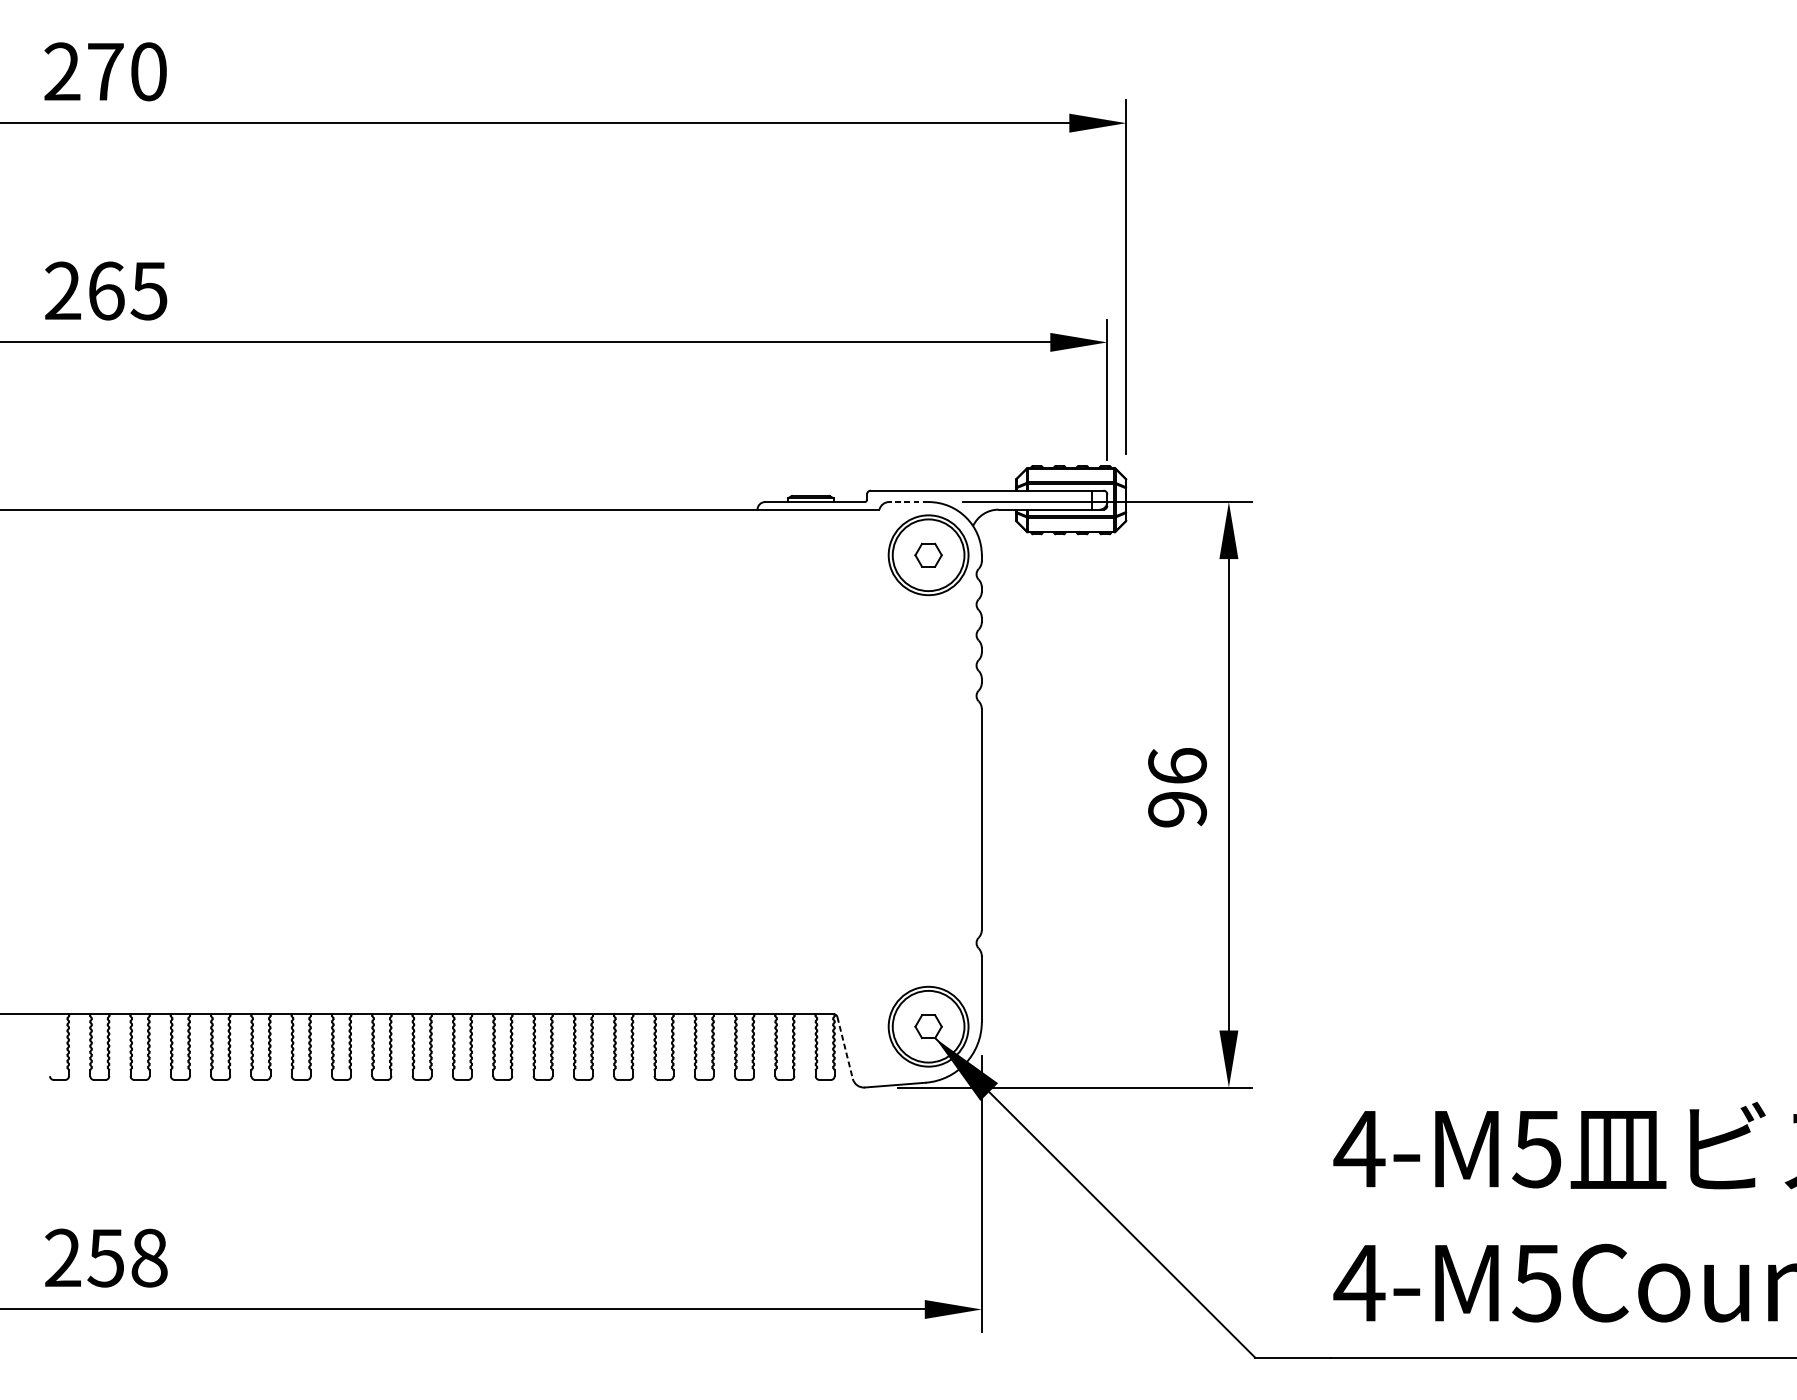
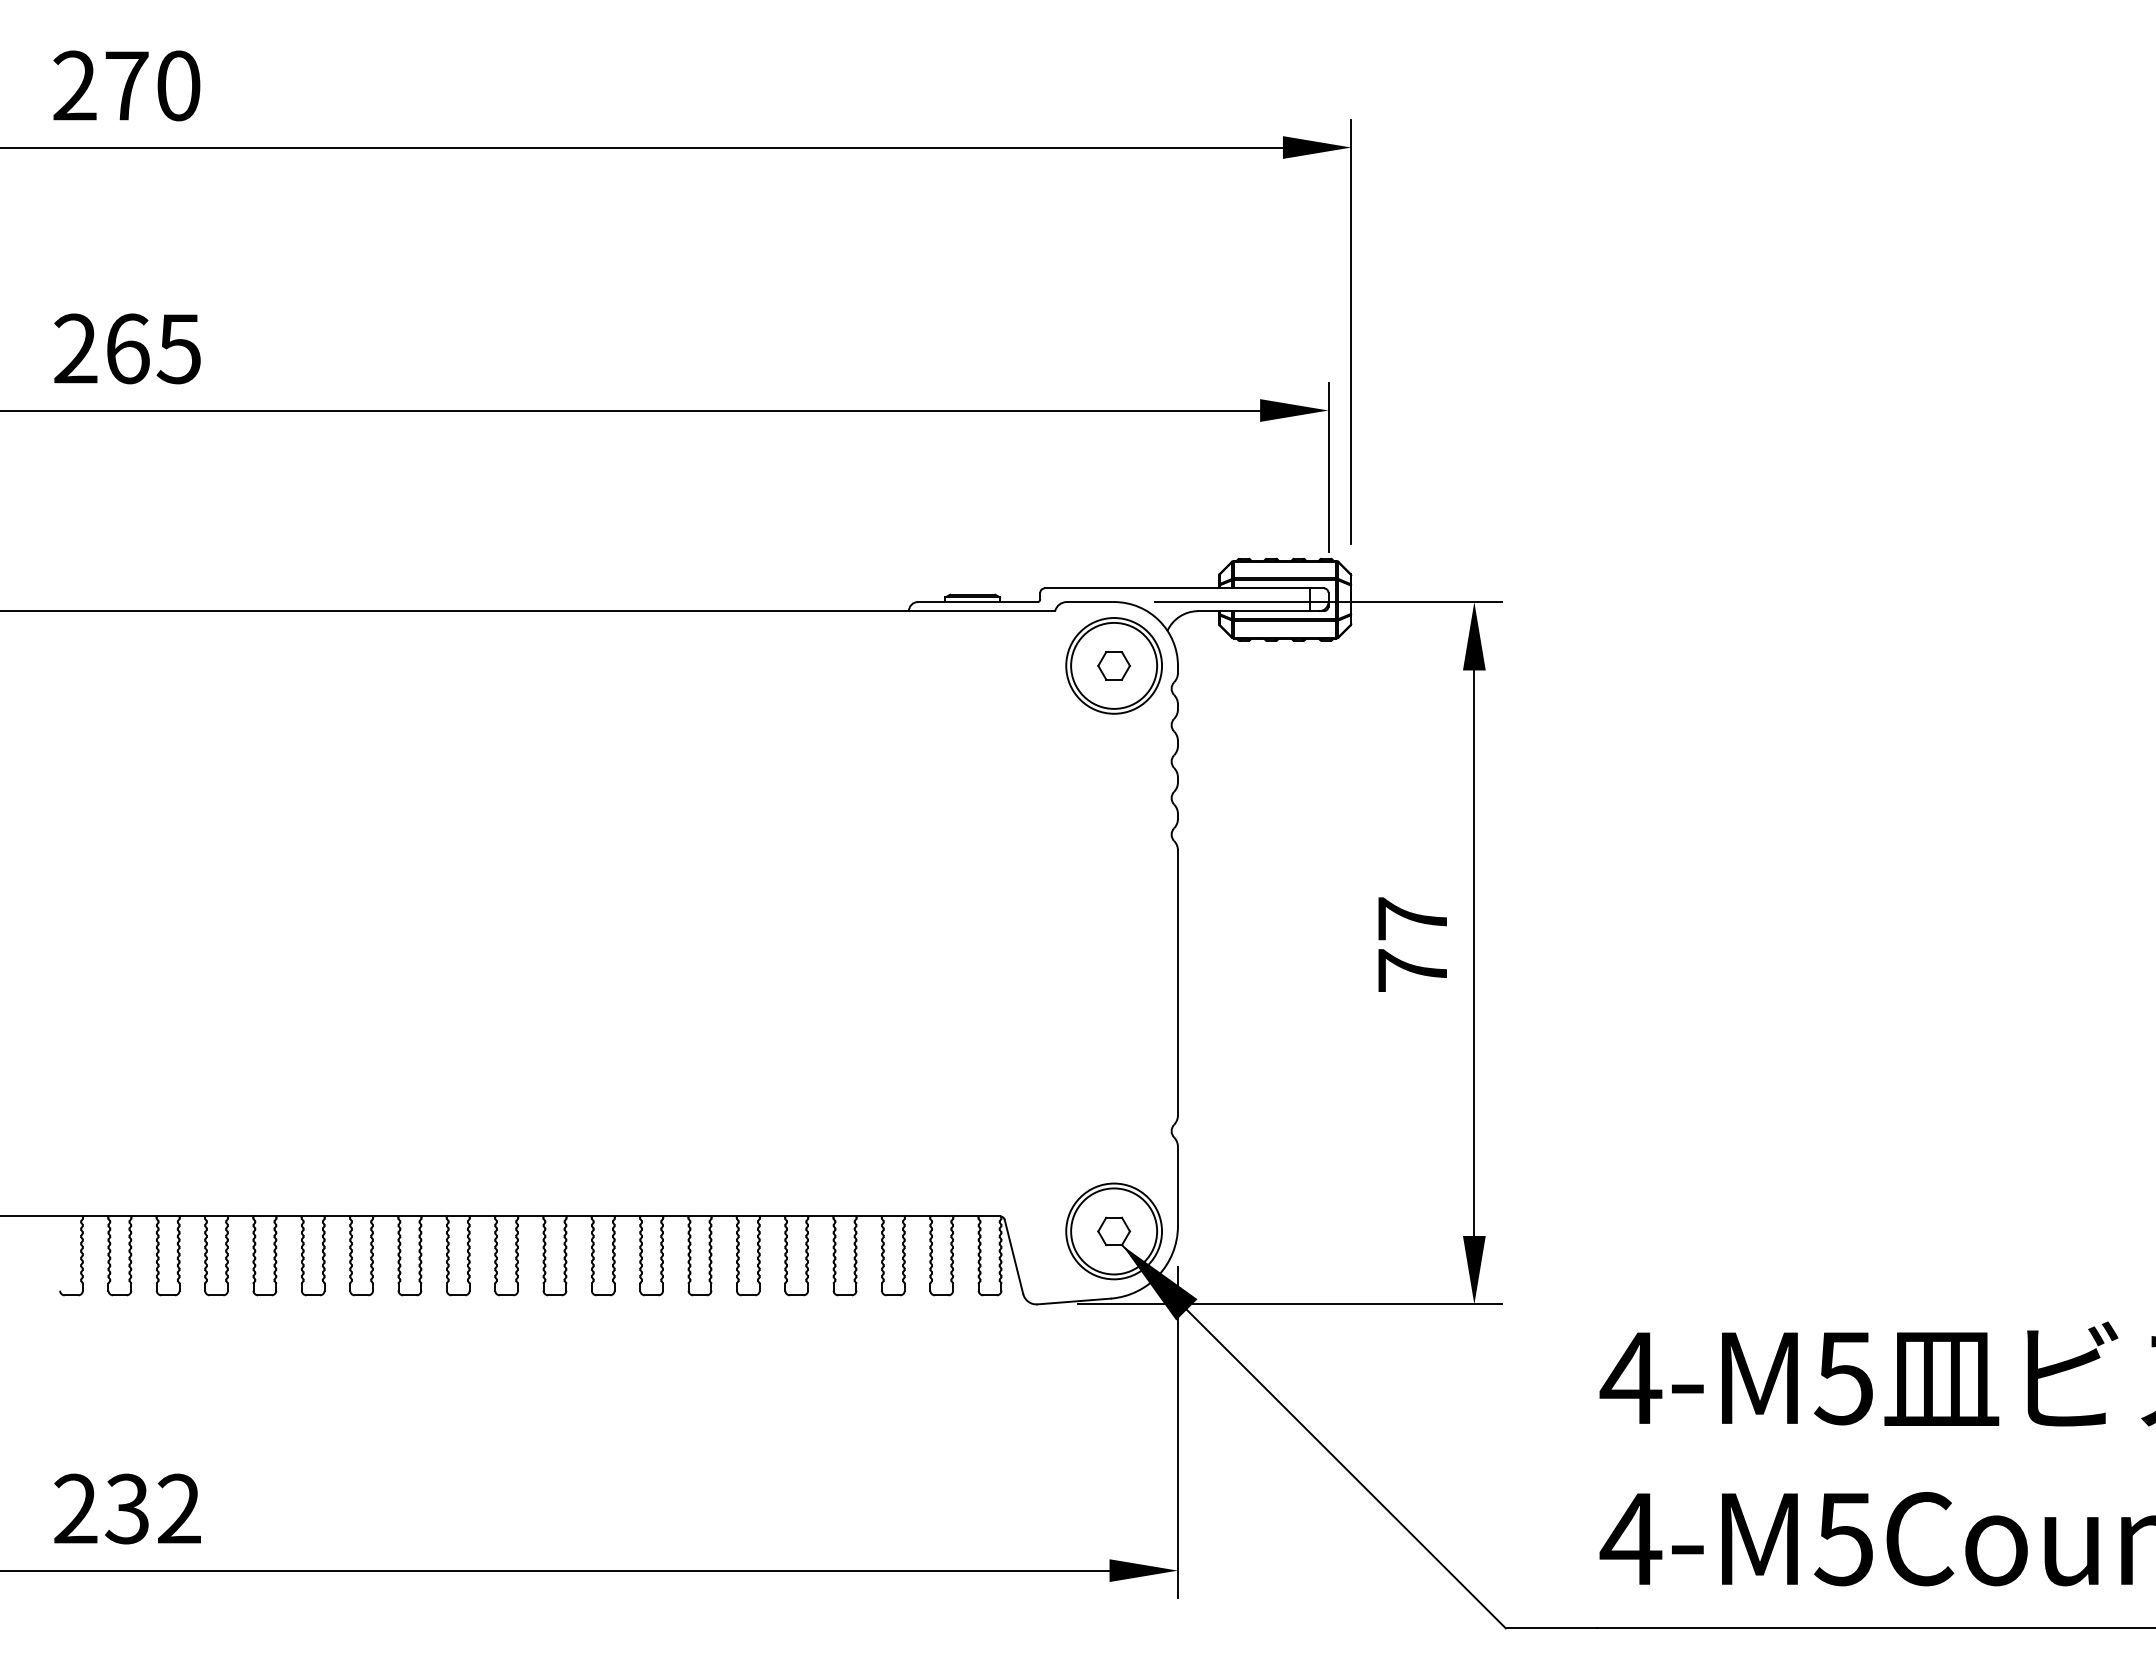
line: (908, 502) -> (1090, 602), dashed -> solid
text: (1177, 787) -> (1412, 944), 96 -> 77
line: (845, 1048) -> (1014, 1257), dashed -> solid
text: (127, 1257) -> (152, 1508), 258 -> 232

